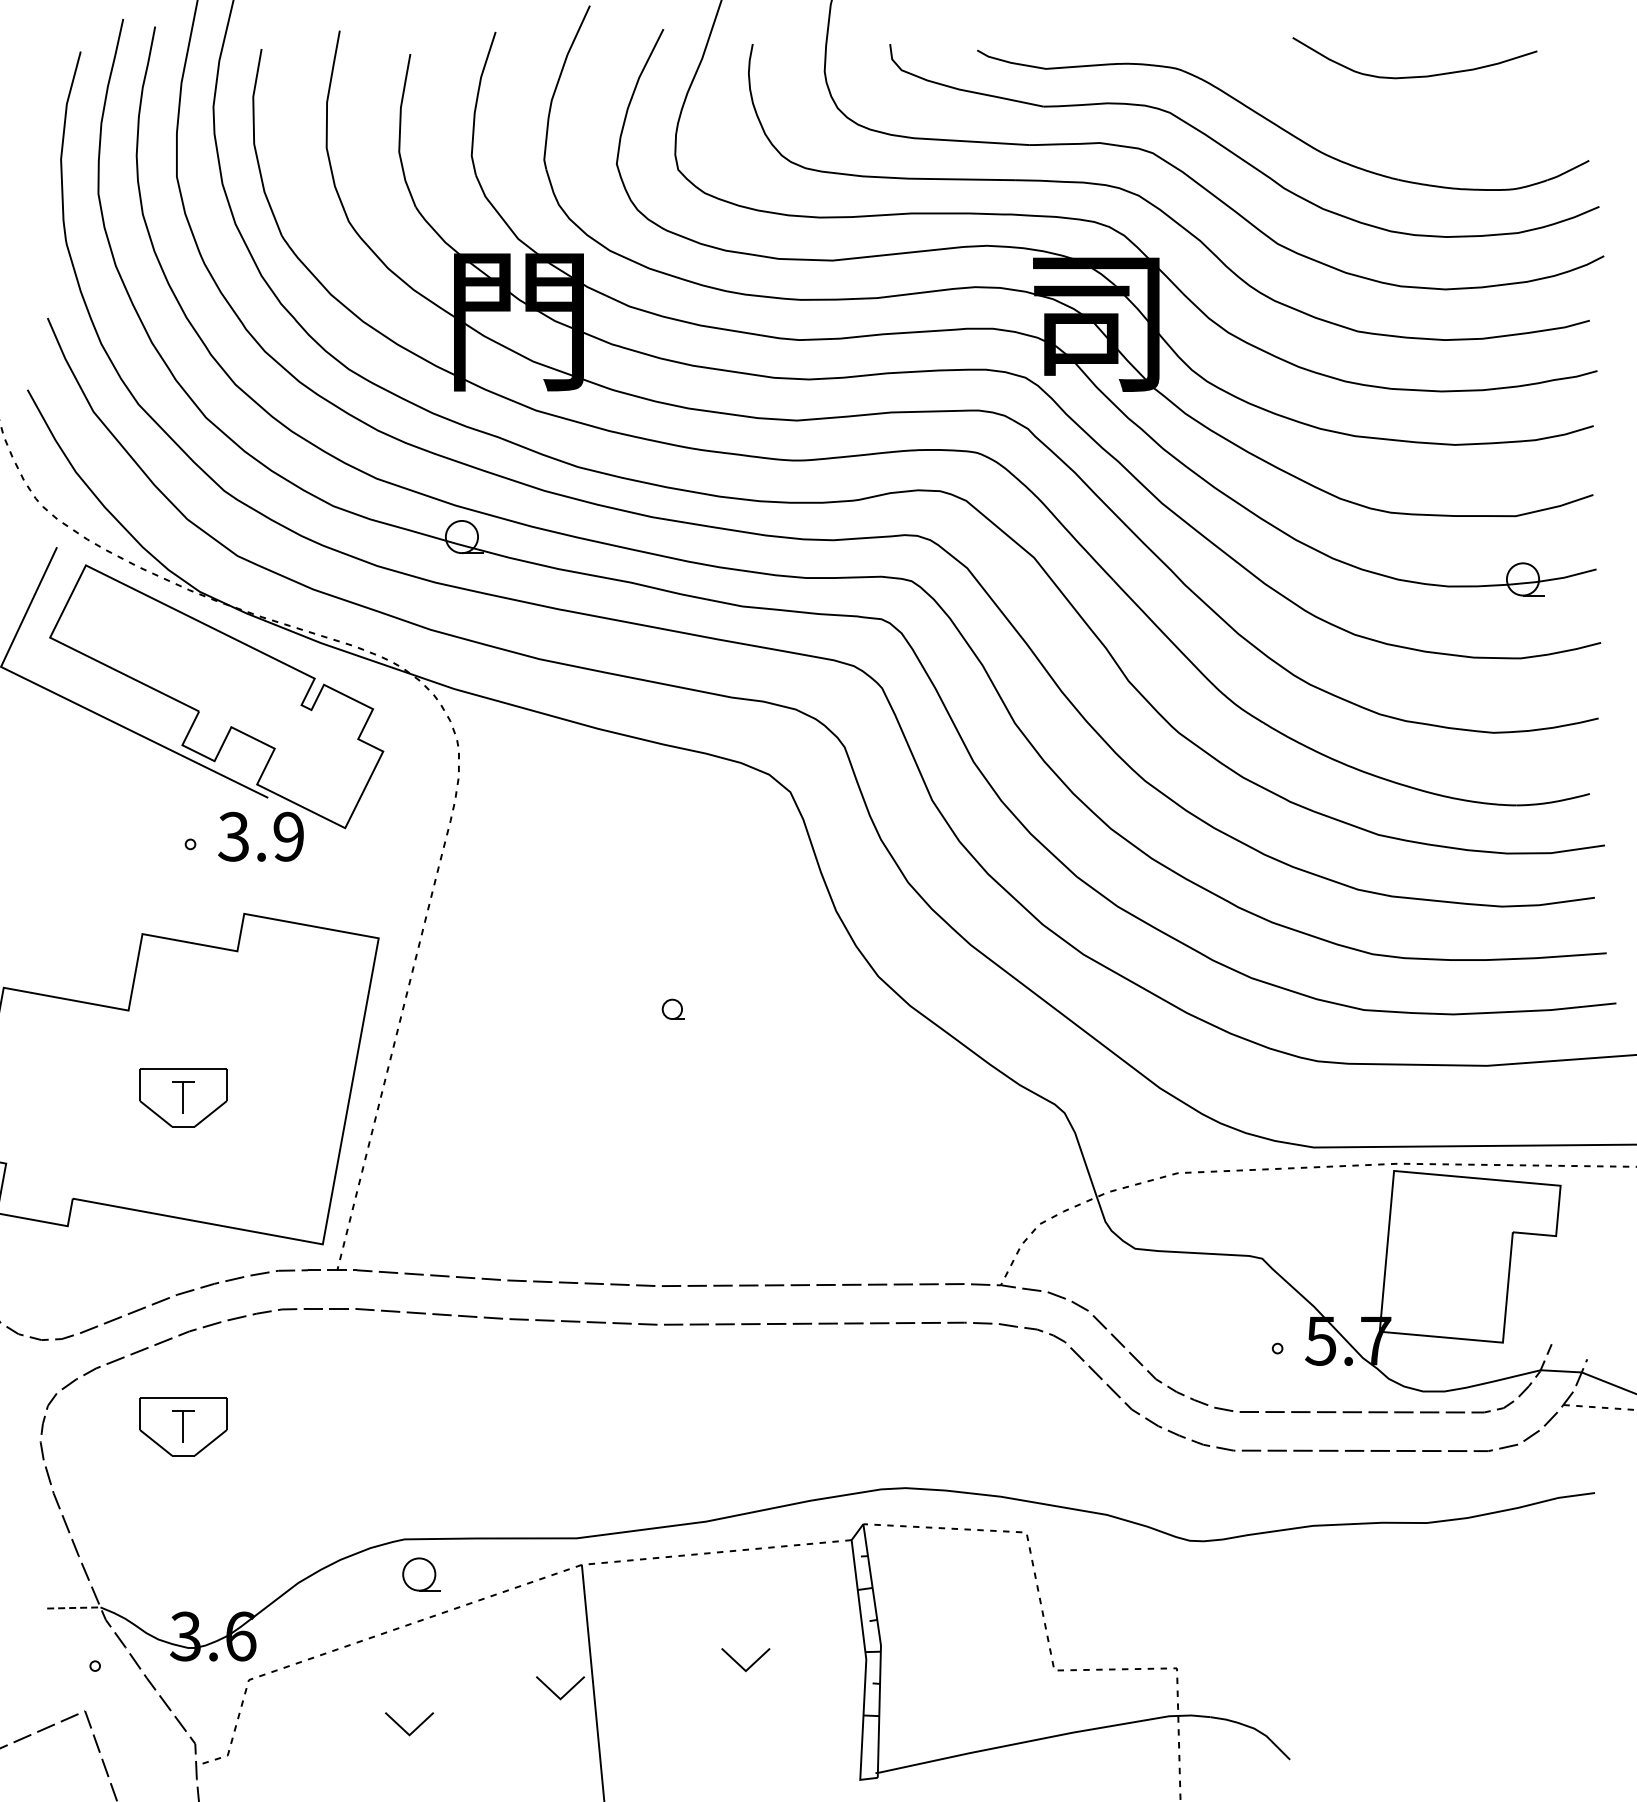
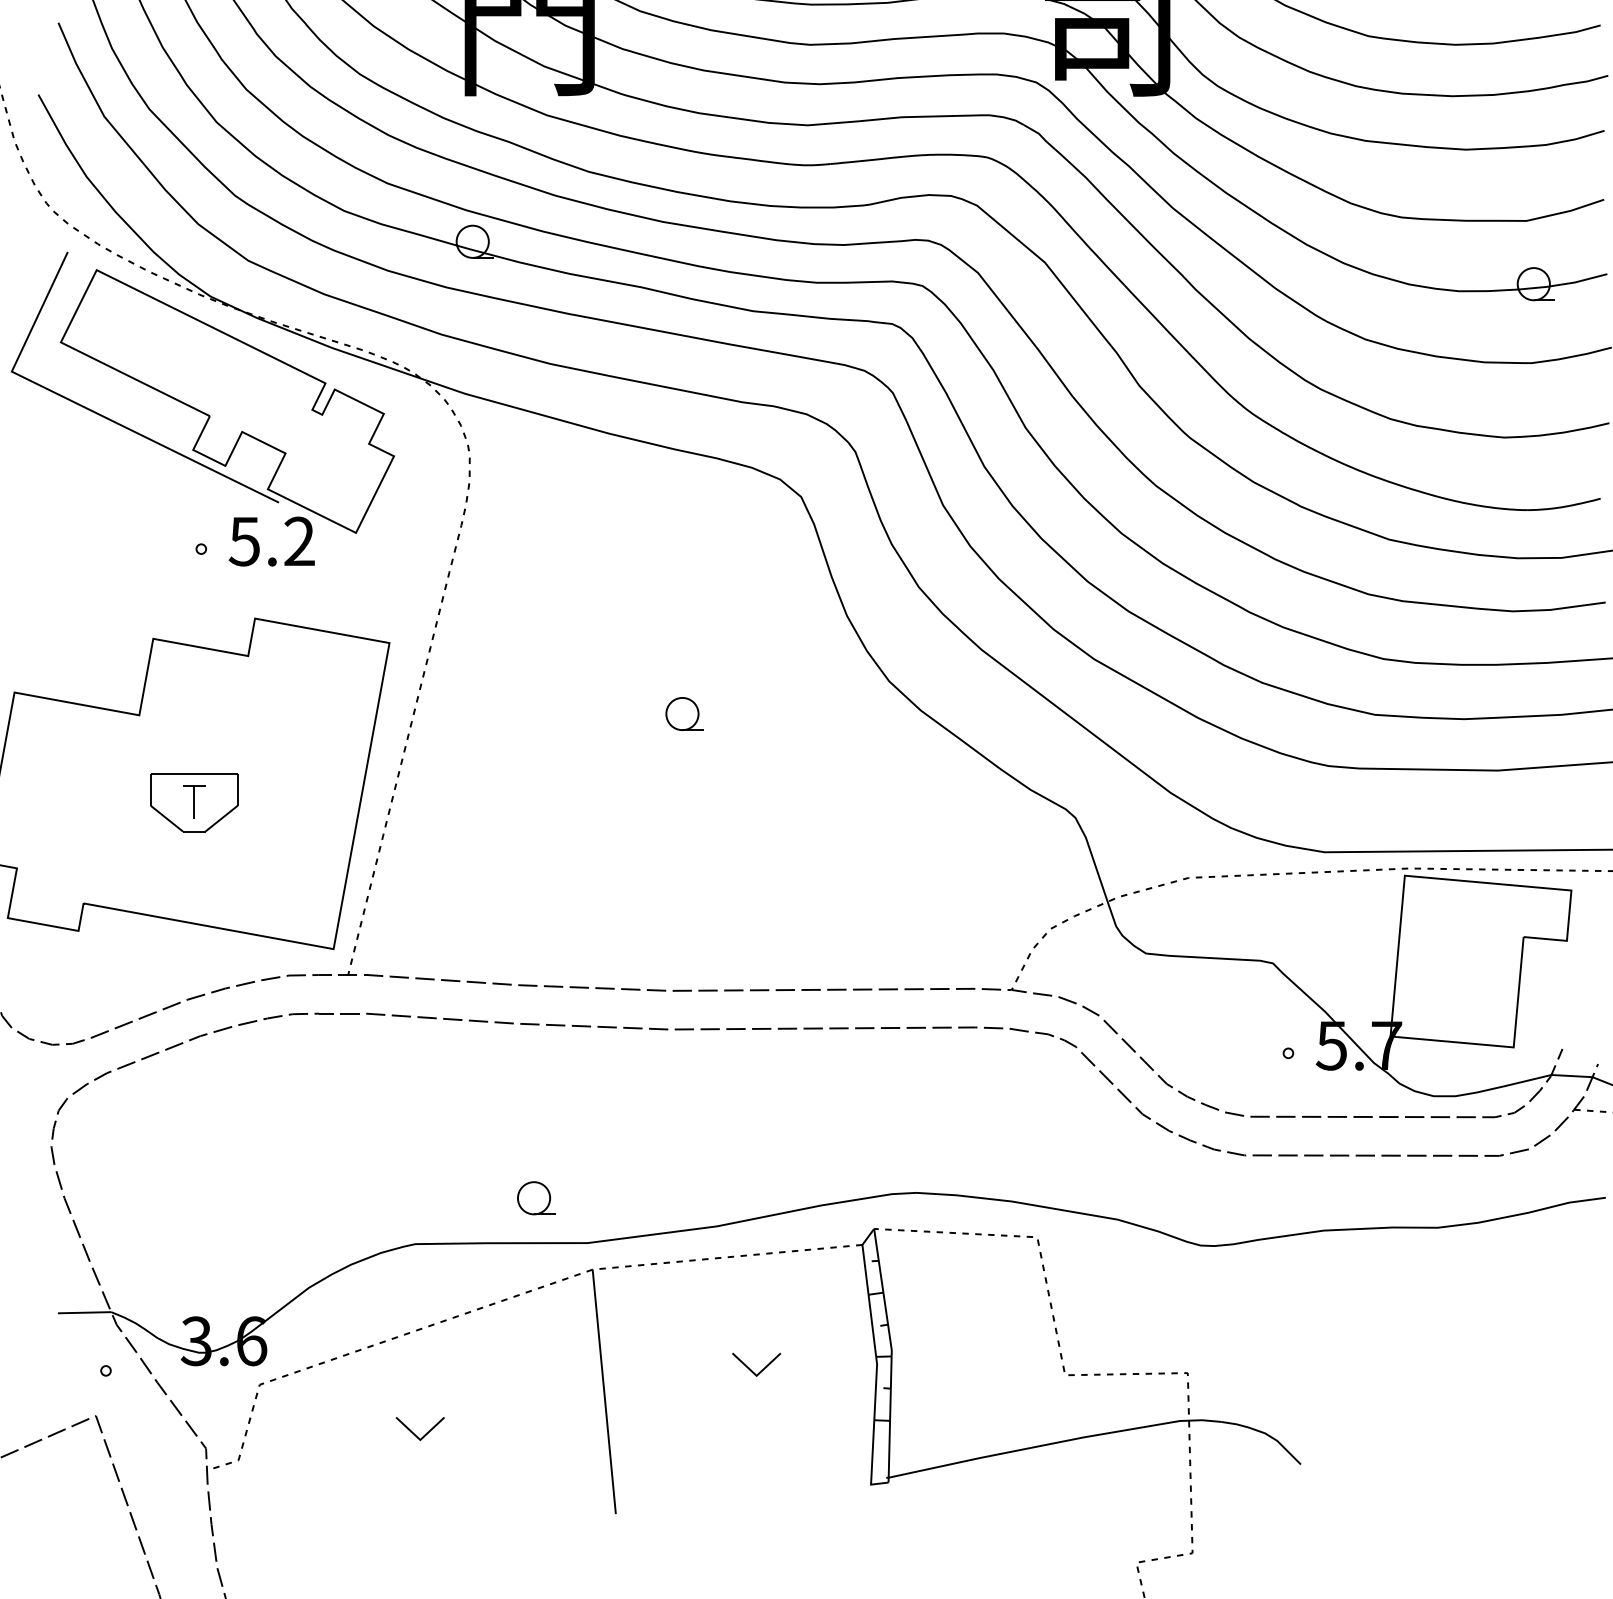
text: (261, 836) -> (272, 541), 3.9 -> 5.2
part: (673, 1009) -> (684, 714), size x1.67
part: (183, 1426) -> (194, 1131), removed
part: (421, 1574) -> (536, 1198), moved
line: (73, 1607) -> (84, 1312), dashed -> solid
part: (555, 1693) -> (566, 1398), removed

